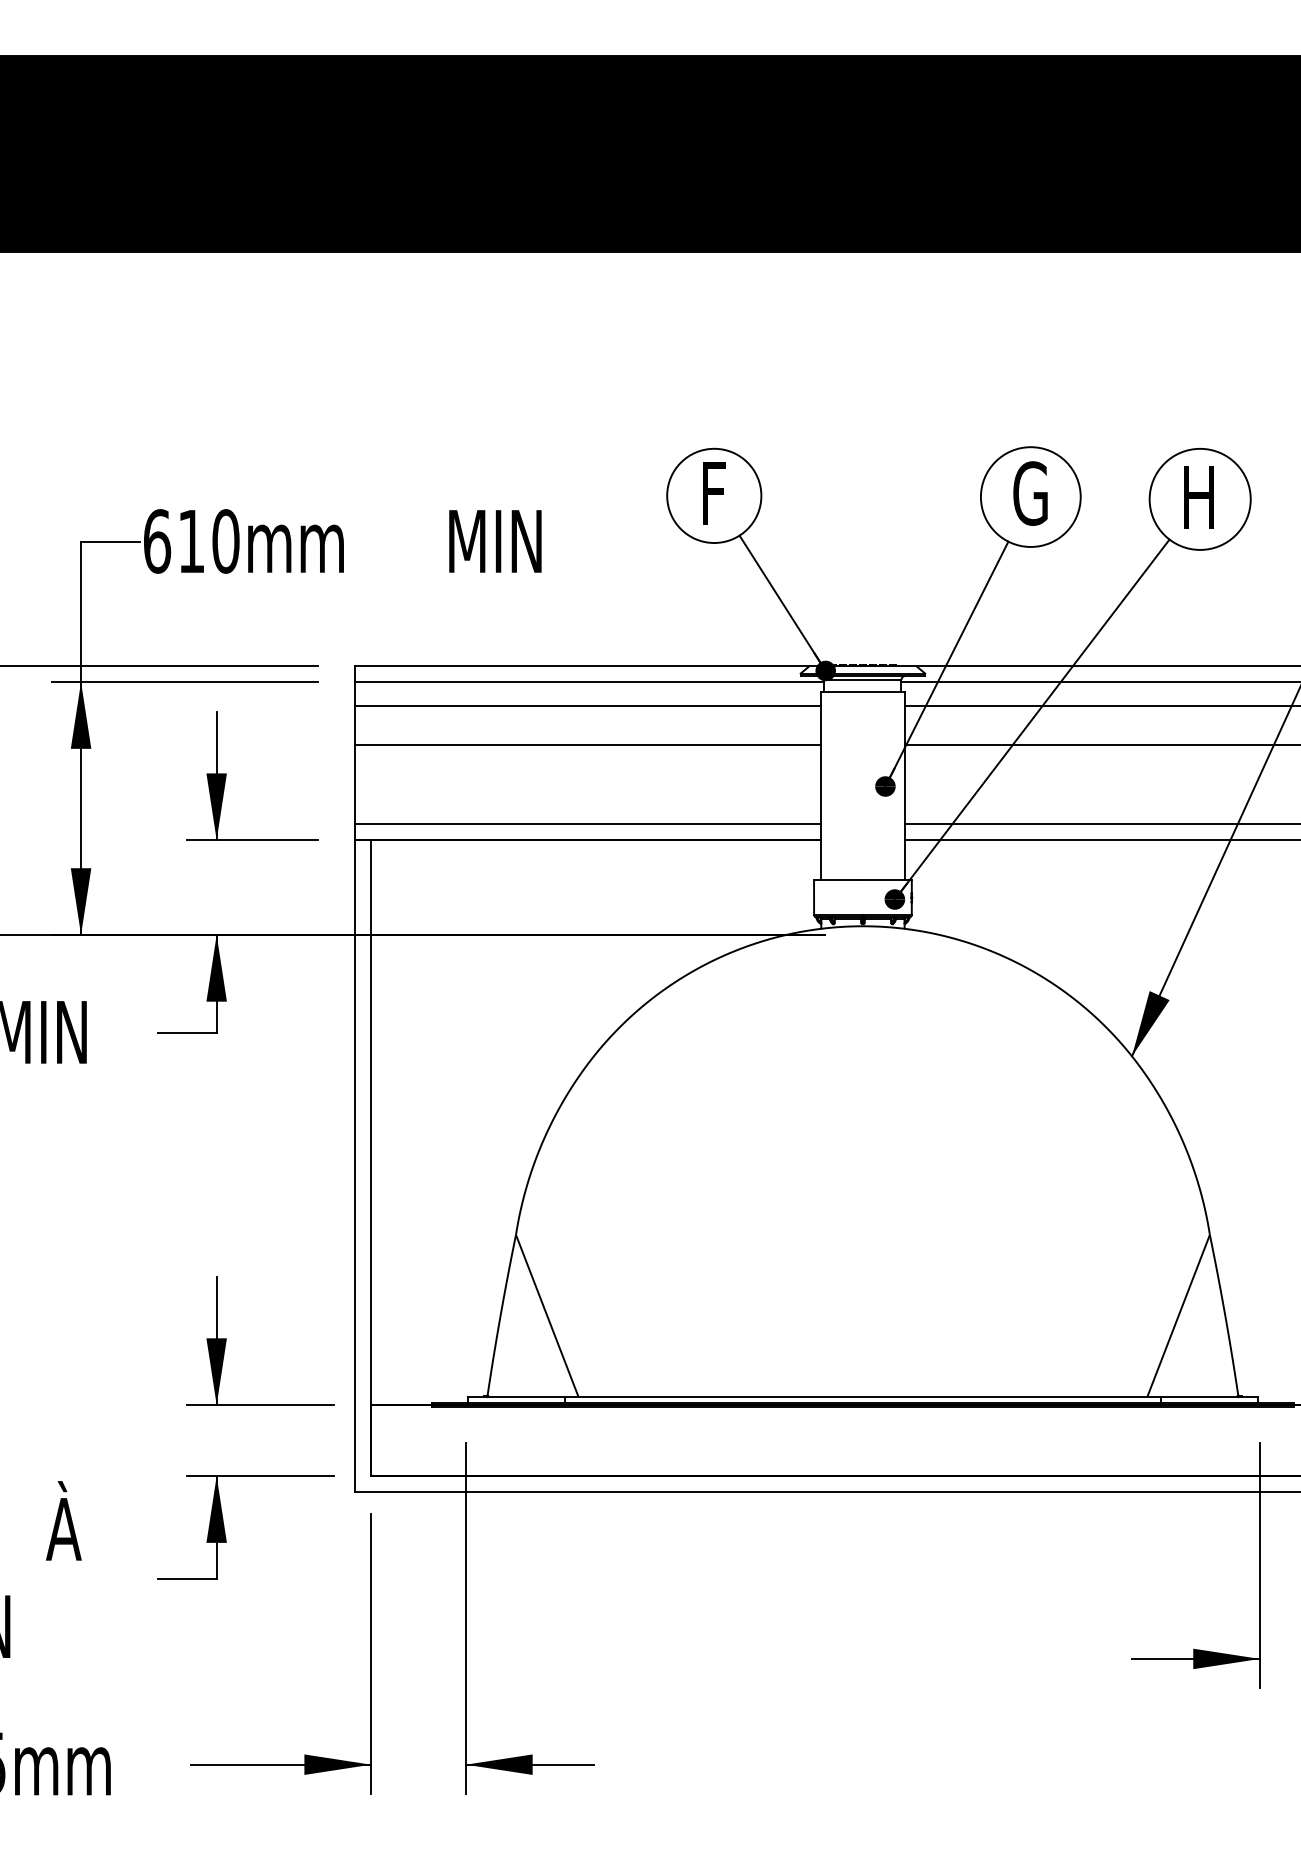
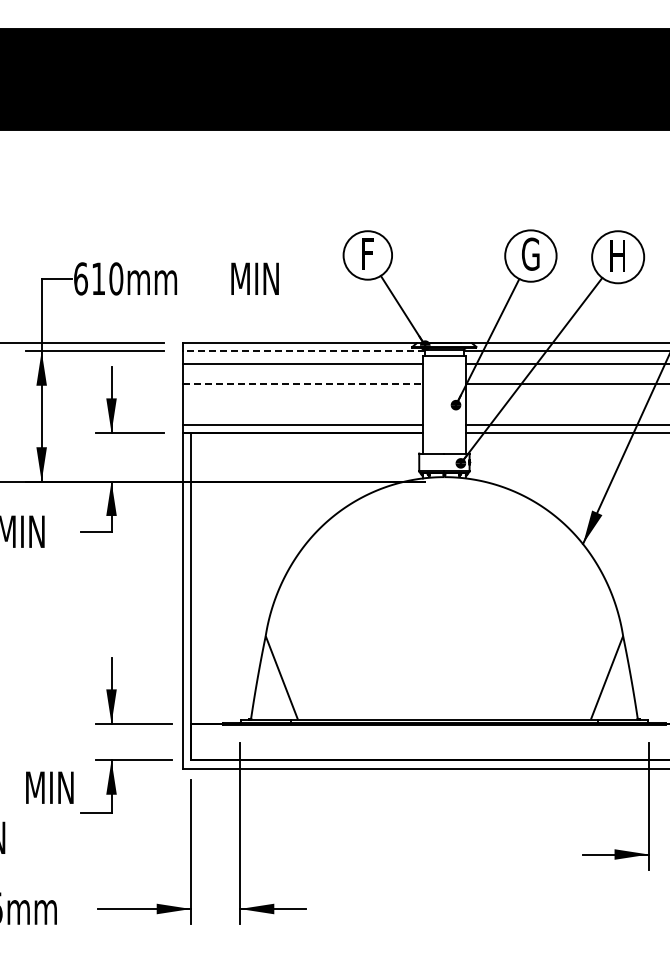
line: (589, 682) -> (303, 351), solid -> dashed
line: (587, 744) -> (302, 383), solid -> dashed
text: (94, 1521) -> (48, 783), À -> MIN

